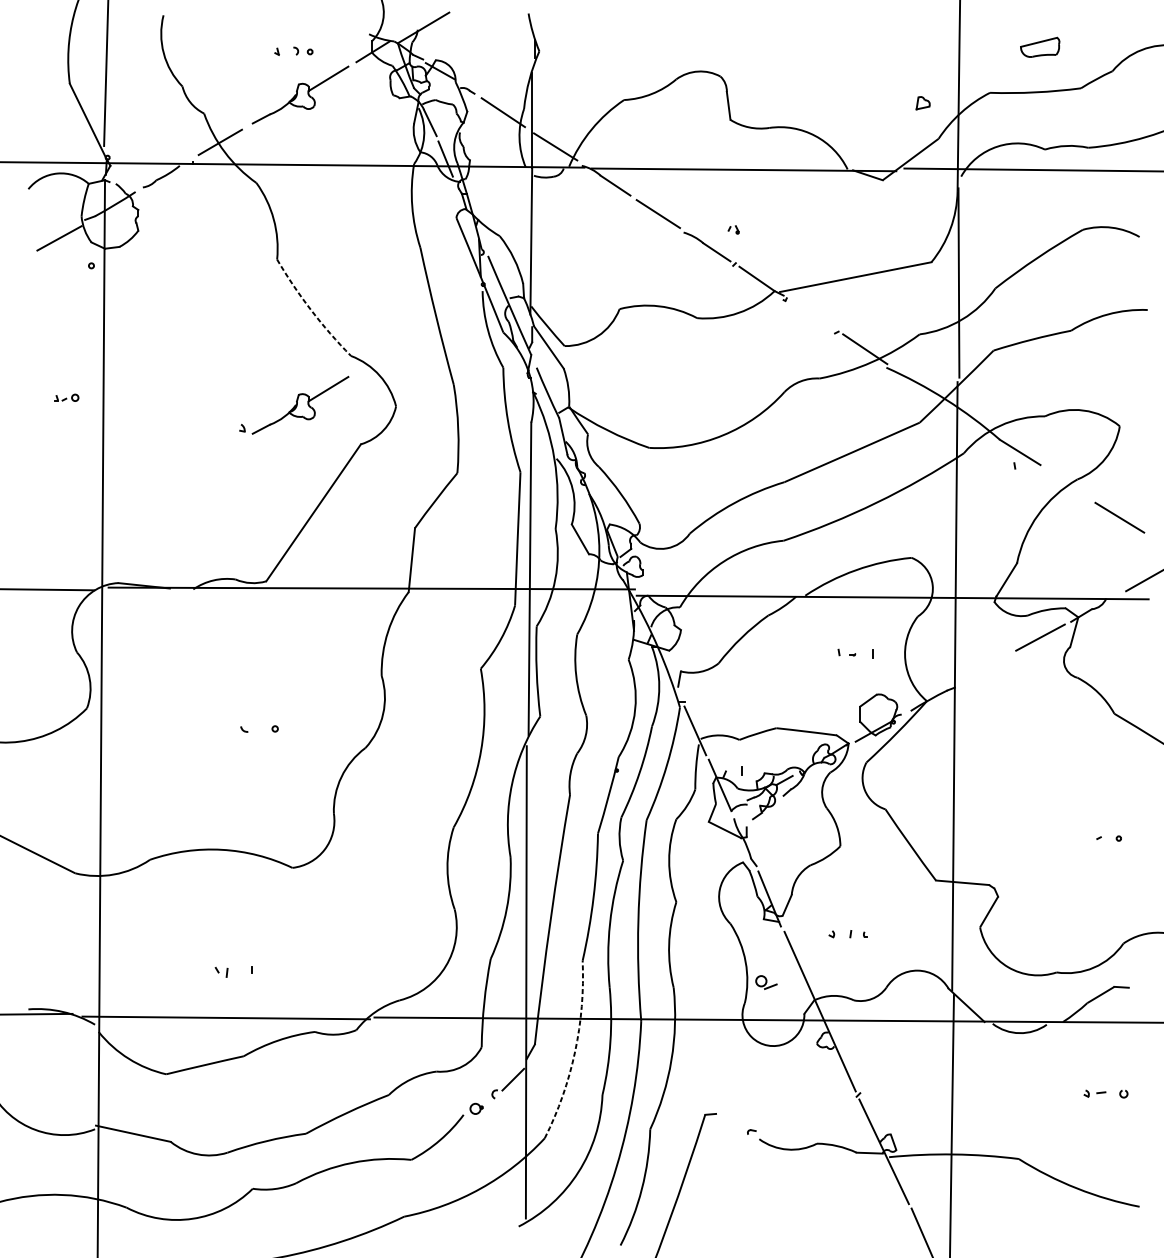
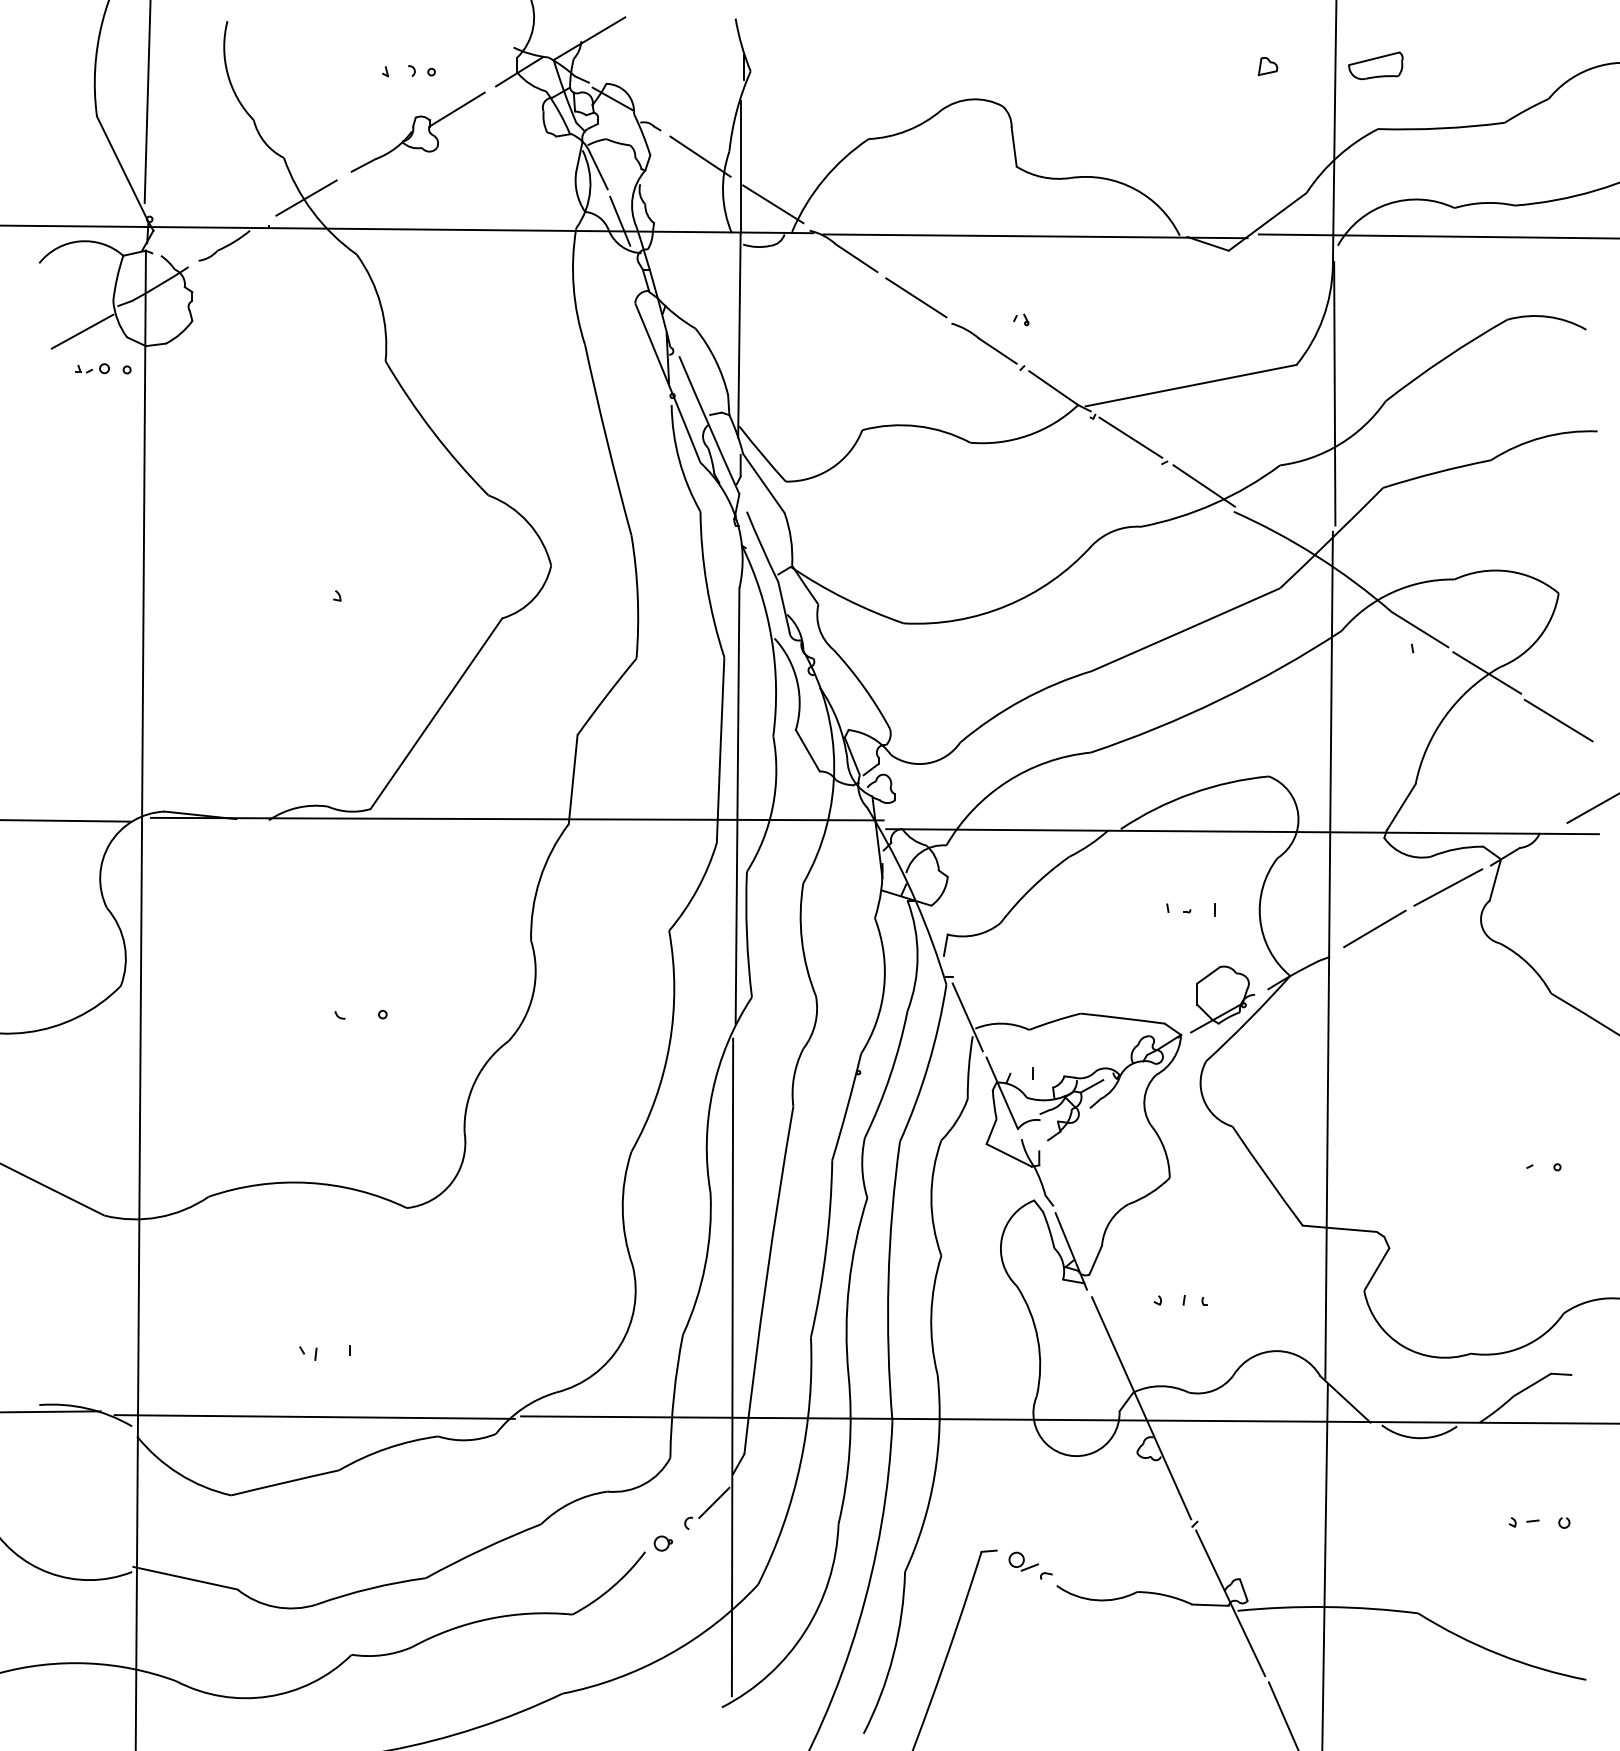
part: (1039, 47) -> (1375, 65), moved
part: (922, 103) -> (1267, 66), moved
arc: (310, 310) -> (432, 431), dashed -> solid
line: (812, 314) -> (1130, 437), added
part: (66, 397) -> (92, 368), moved
part: (300, 404) -> (417, 563), removed
line: (1068, 483) -> (1487, 672), added
line: (987, 667) -> (1374, 928), added
part: (766, 982) -> (1023, 1561), moved
arc: (575, 1052) -> (800, 1464), dashed -> solid

